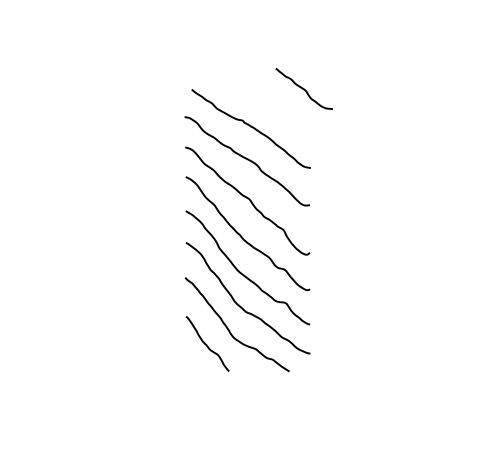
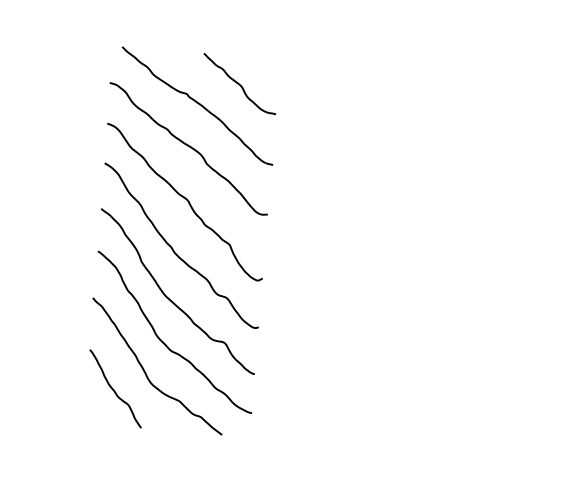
curve: (303, 88) -> (238, 83), moved

